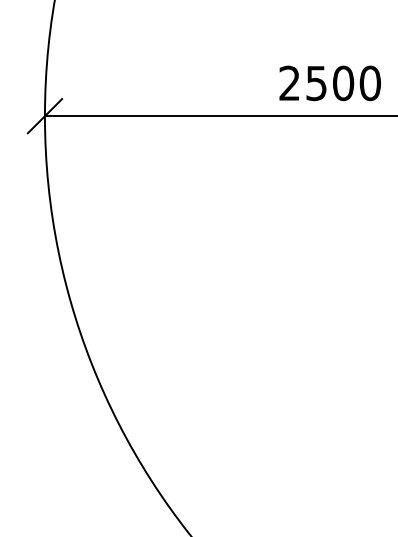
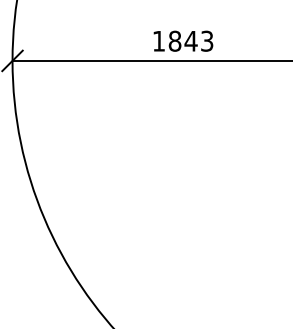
text: (329, 82) -> (182, 40), 2500 -> 1843

